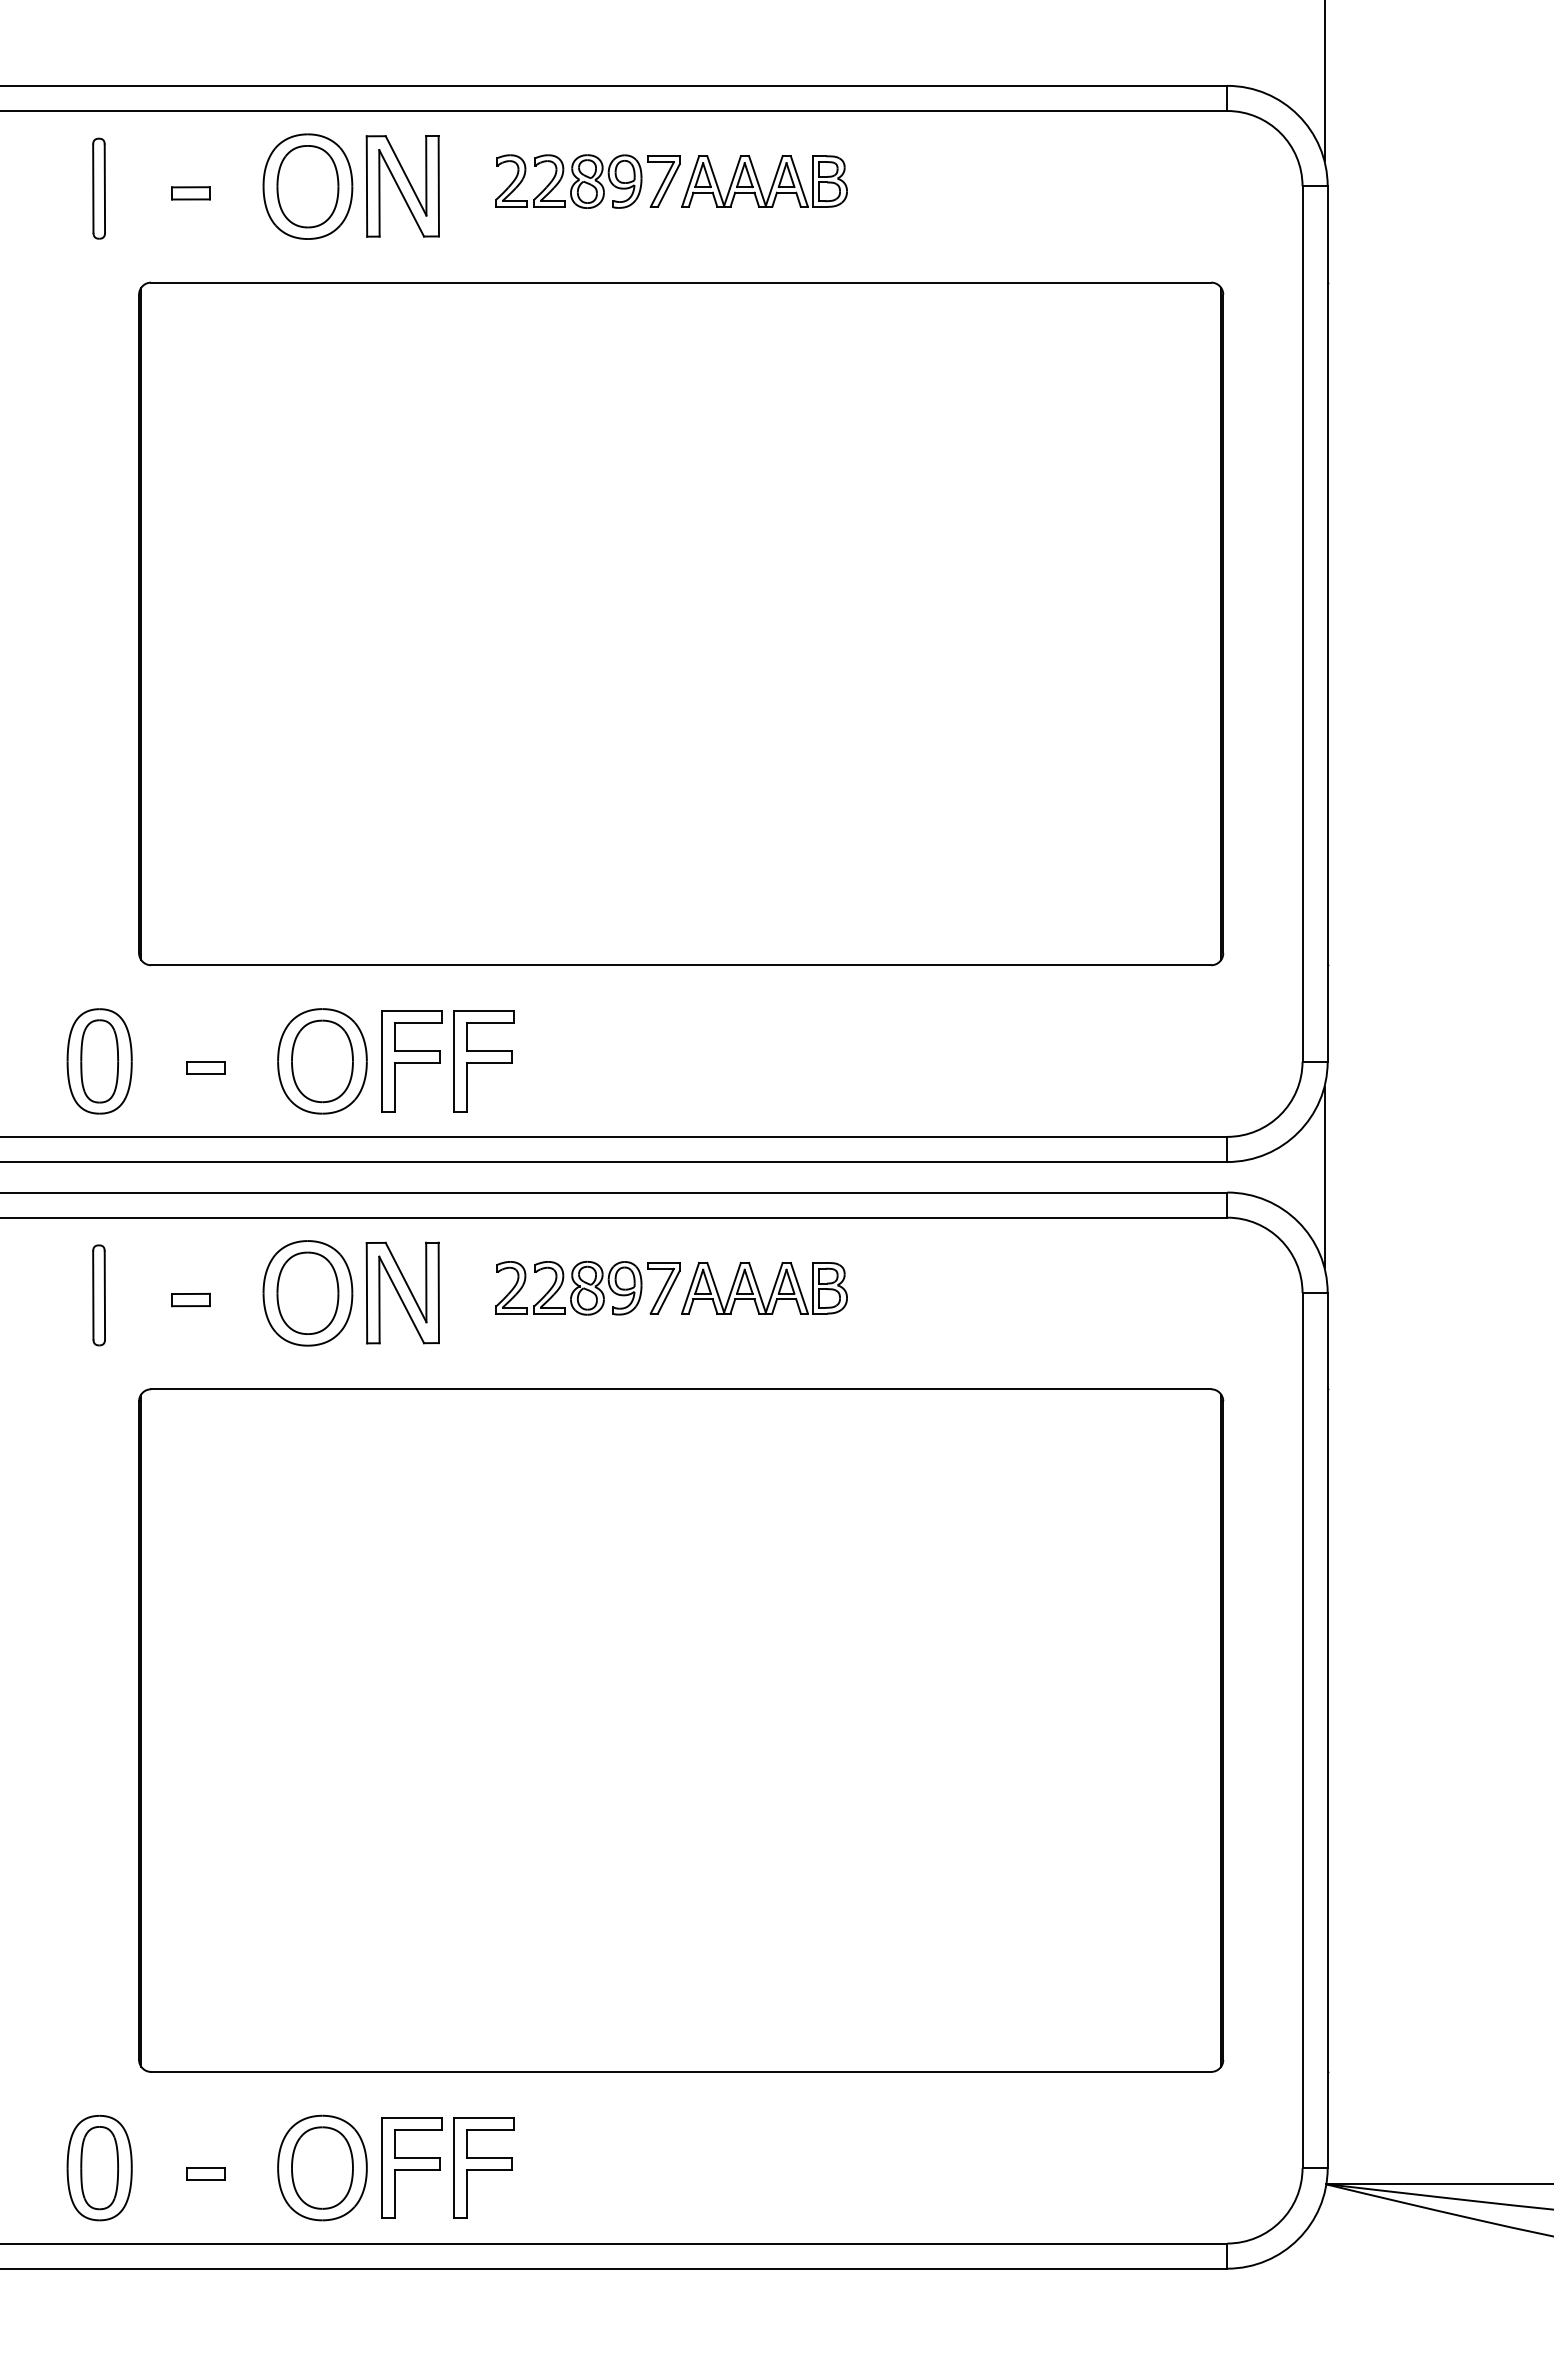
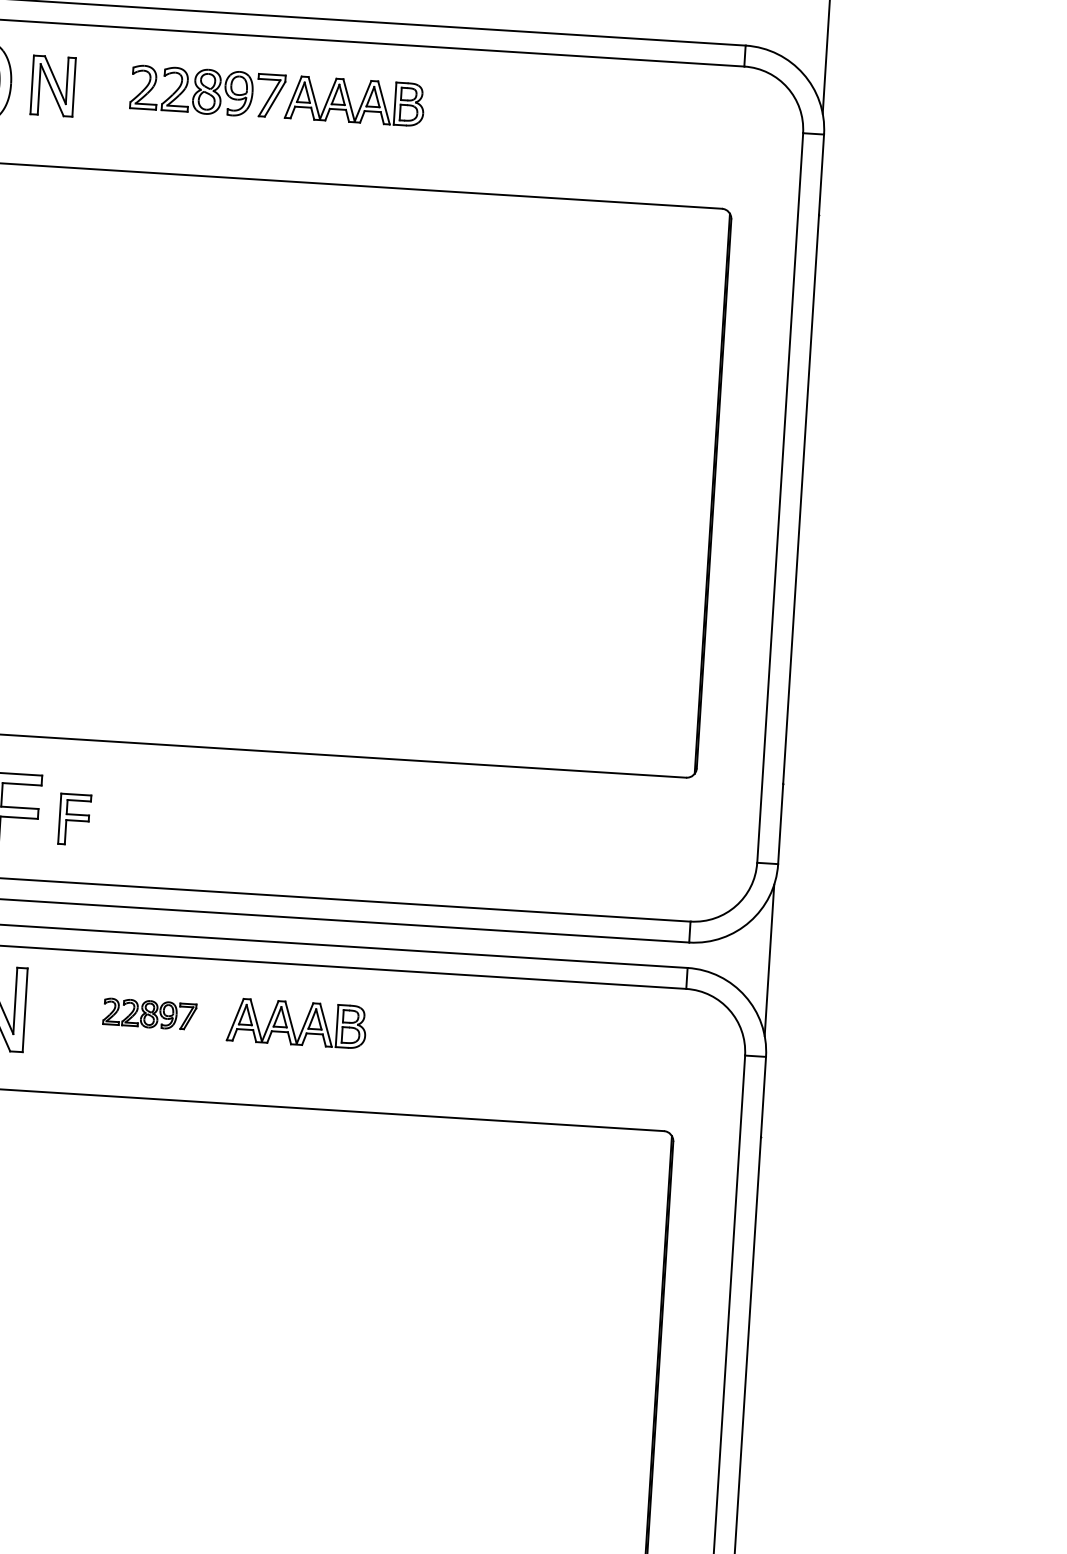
part: (402, 186) -> (52, 86), size x0.7
part: (483, 1061) -> (74, 819), size x0.6
part: (587, 1288) -> (149, 1014), size x0.6

